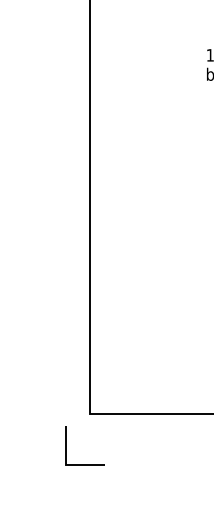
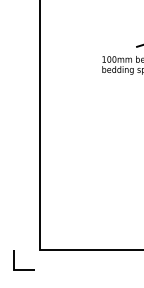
line: (66, 447) -> (14, 260), moved

